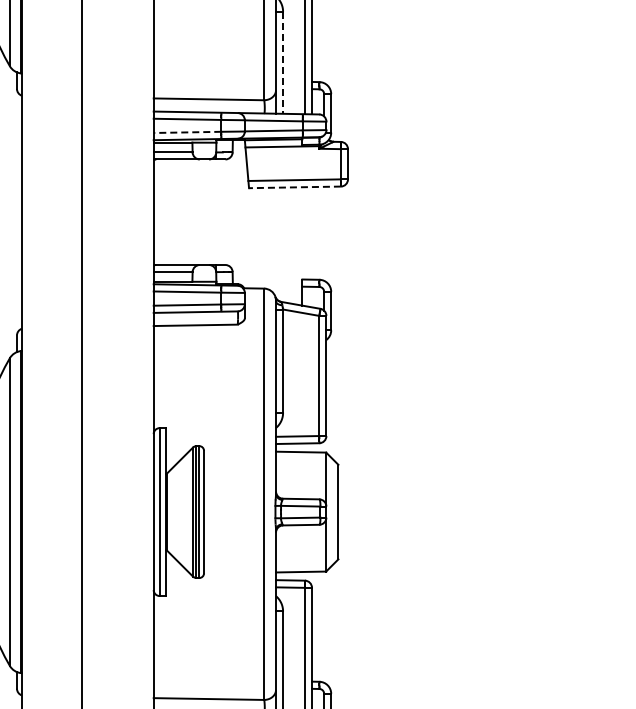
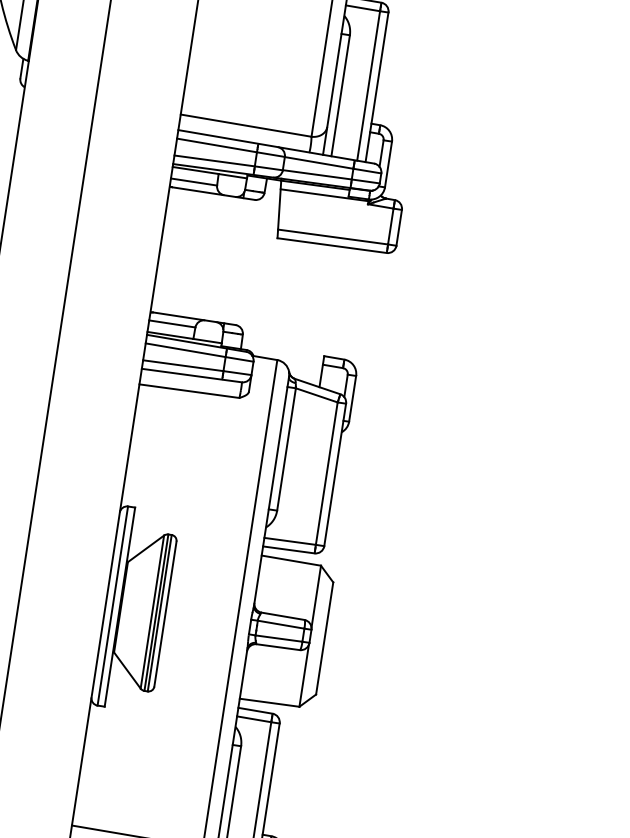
line: (283, 63) -> (340, 96), dashed -> solid
line: (187, 132) -> (214, 161), dashed -> solid
line: (294, 187) -> (331, 245), dashed -> solid

